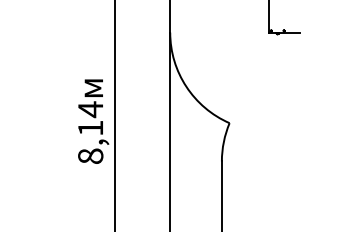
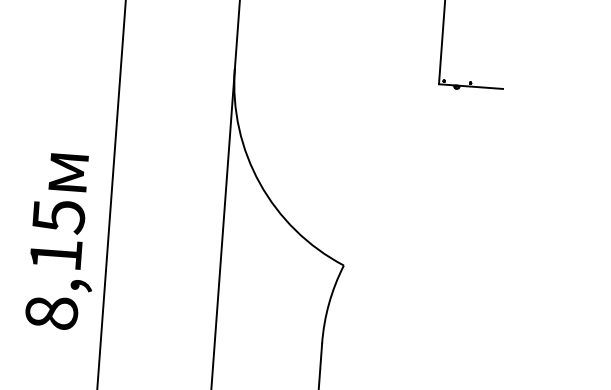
text: (90, 109) -> (58, 216), 8,14 -> 8,15

